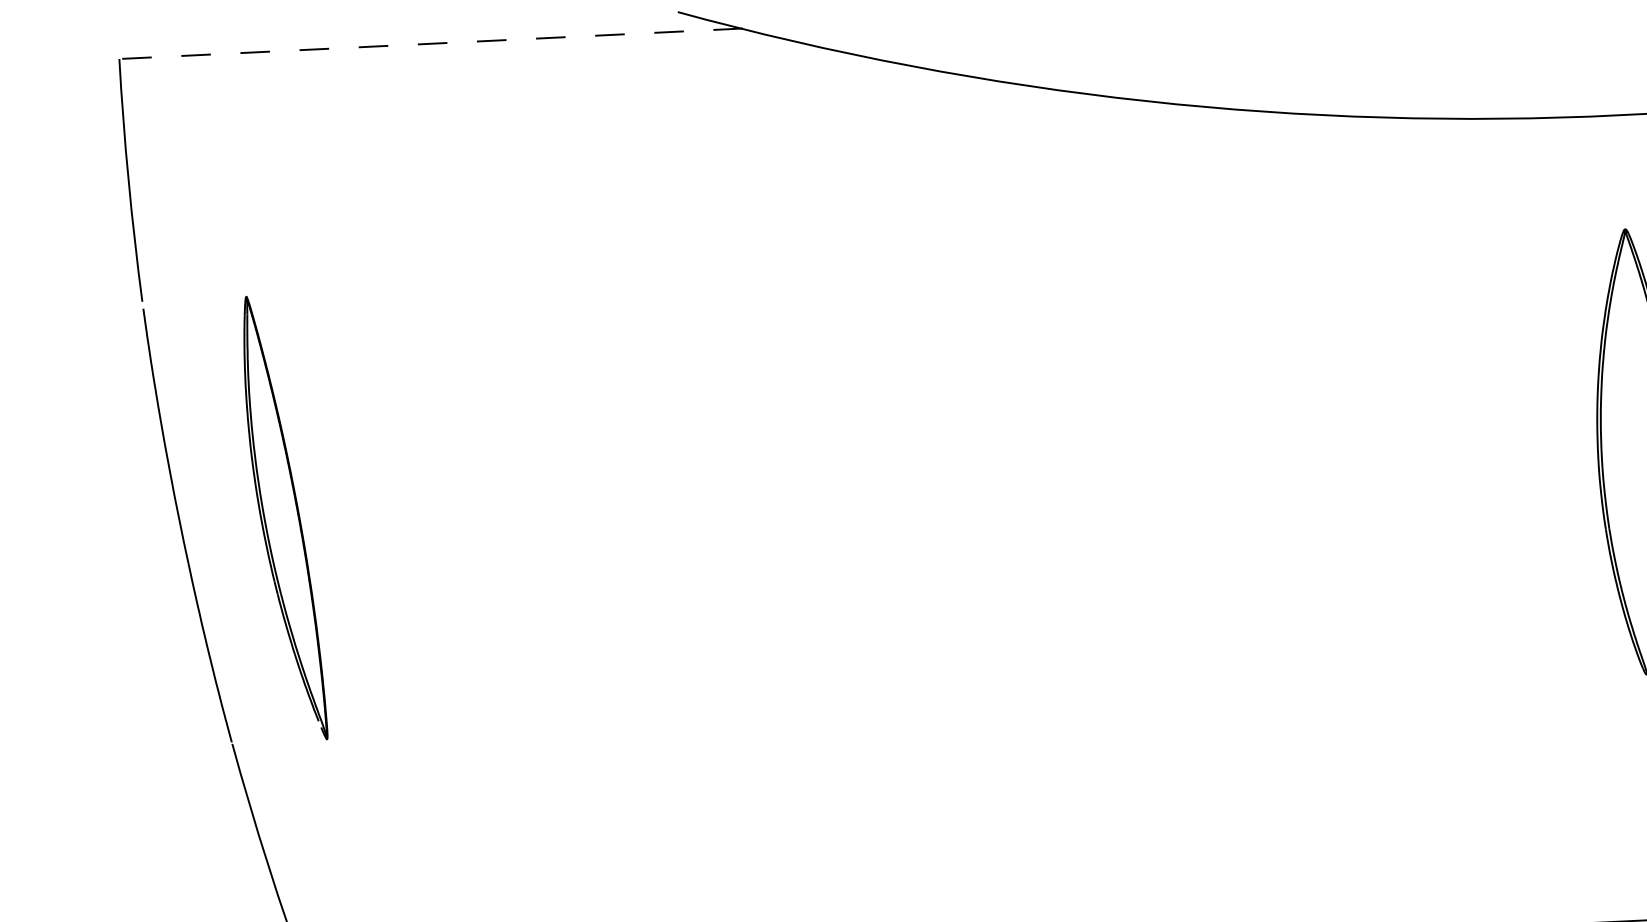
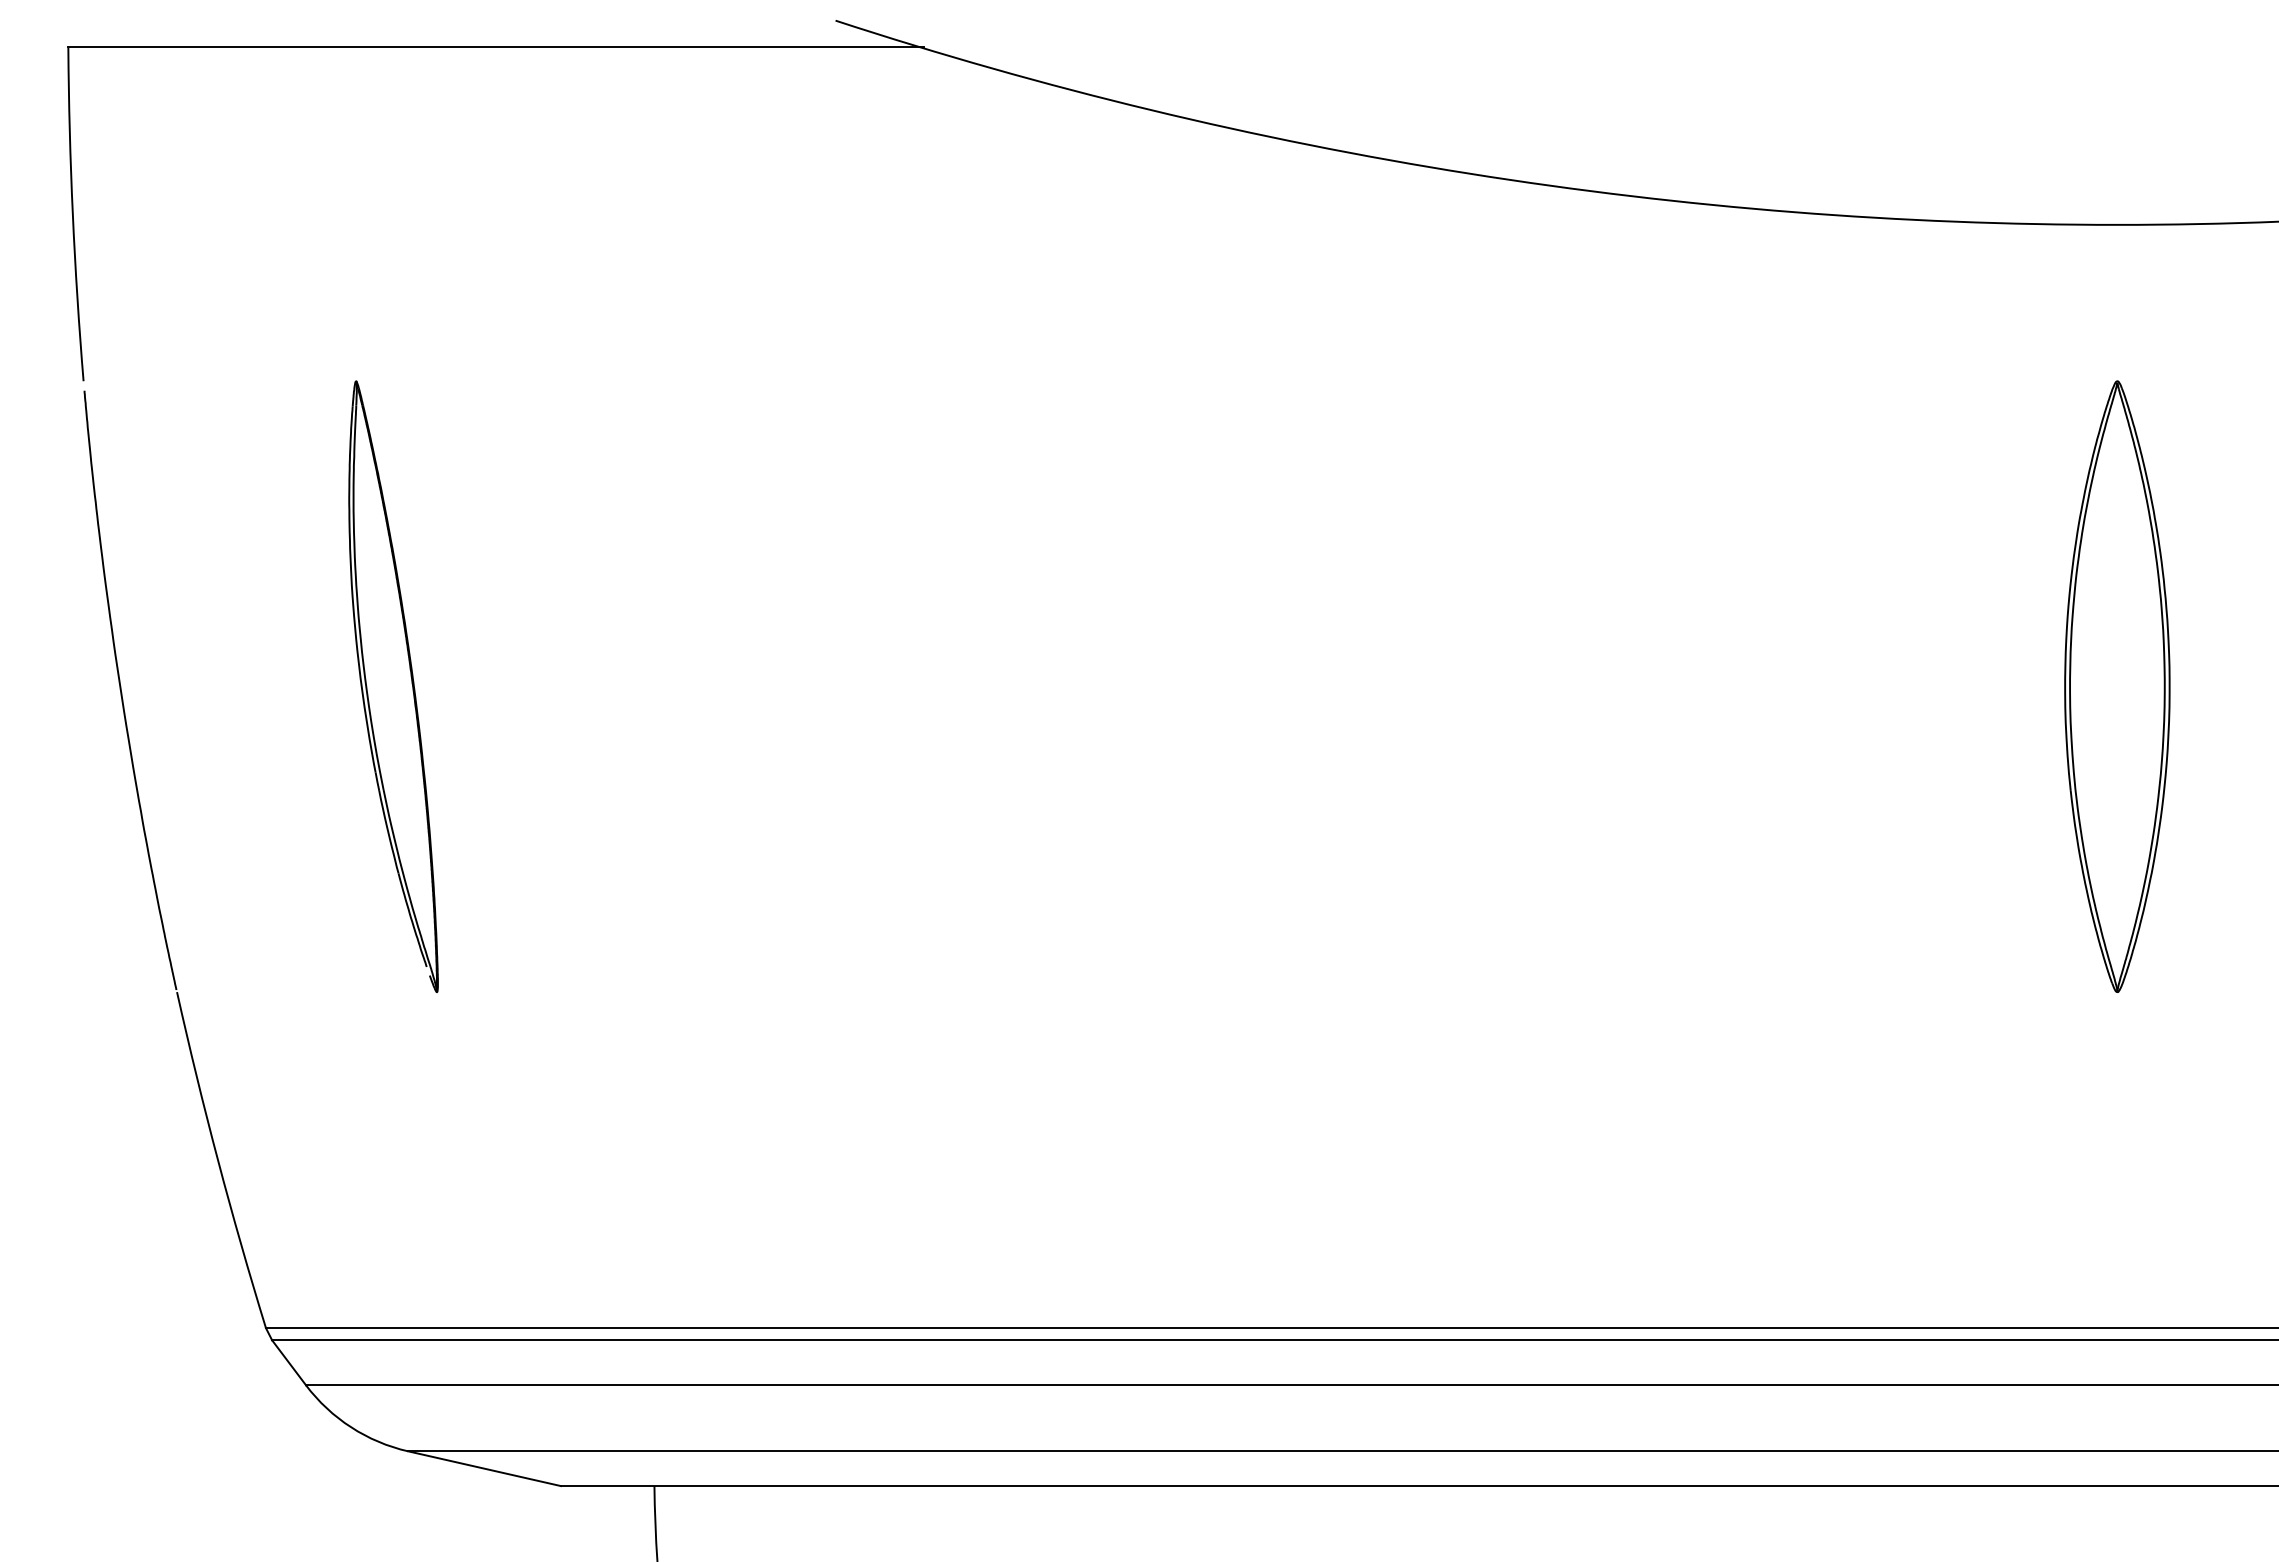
line: (430, 43) -> (495, 47), dashed -> solid
part: (284, 517) -> (393, 686), moved

